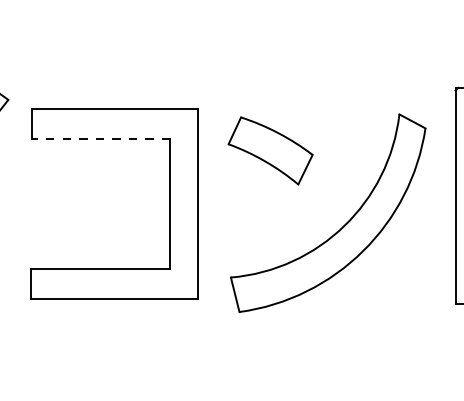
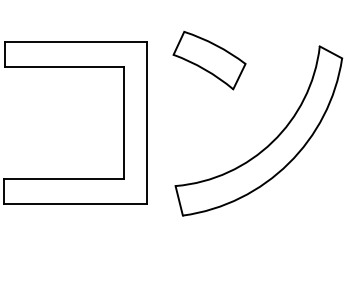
line: (100, 138) -> (63, 67), dashed -> solid
part: (270, 150) -> (209, 60), moved

